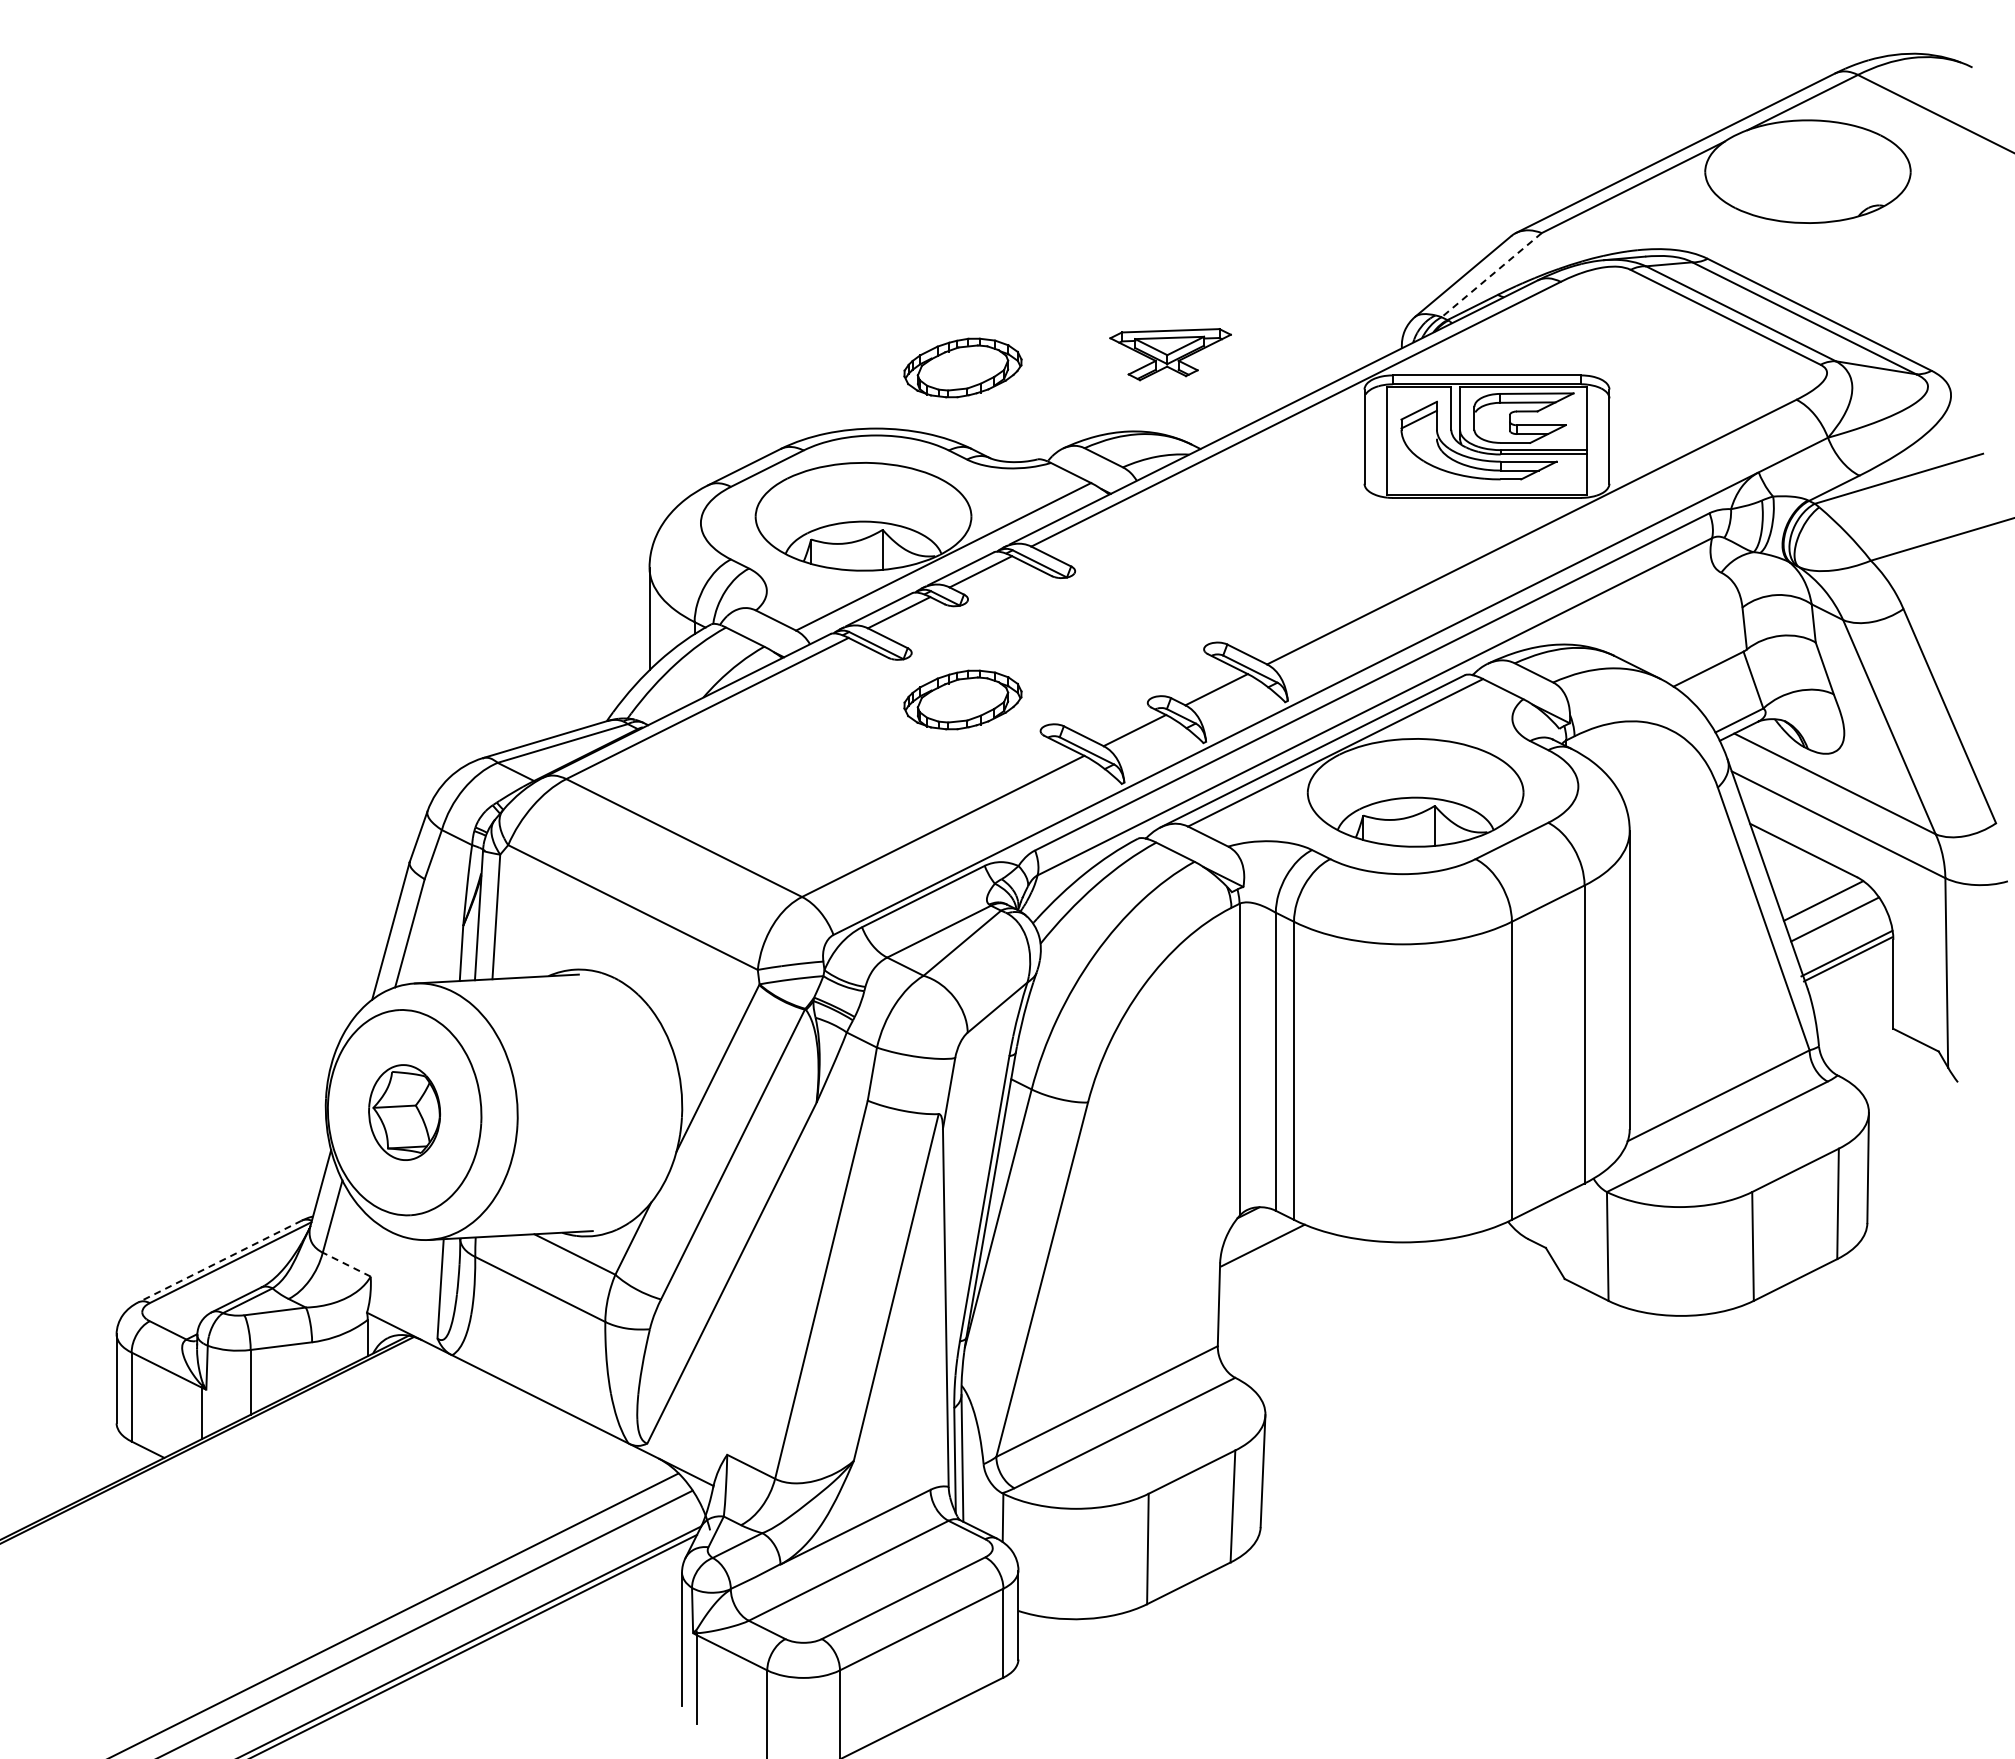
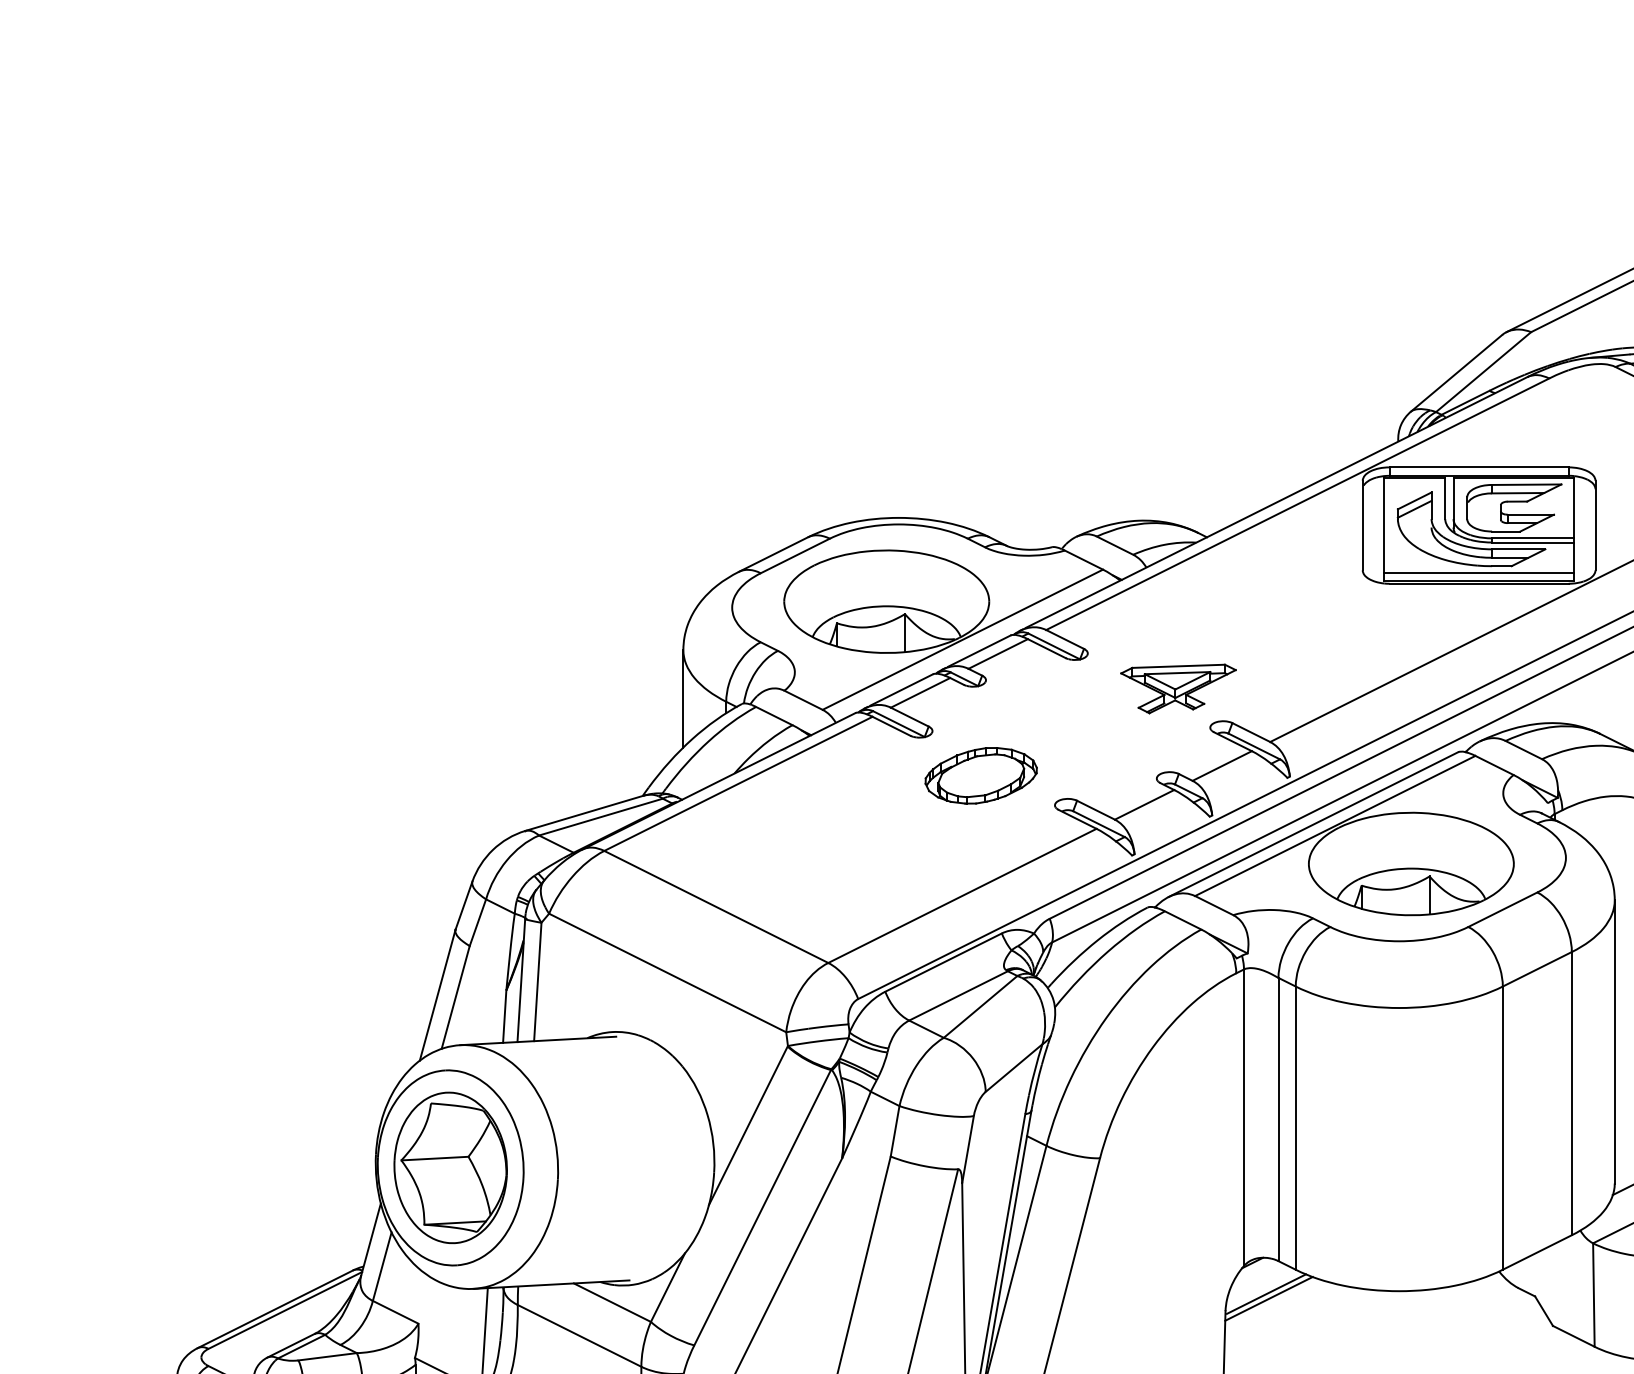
line: (1491, 275) -> (1483, 372), dashed -> solid
part: (1170, 354) -> (1178, 688), moved
part: (962, 367) -> (980, 459), removed
line: (1486, 486) -> (1478, 572), added
part: (404, 1112) -> (450, 1167), size x1.67
line: (1265, 1250) -> (1268, 1298), added
line: (219, 1261) -> (274, 1309), dashed -> solid
line: (346, 1264) -> (395, 1312), dashed -> solid

